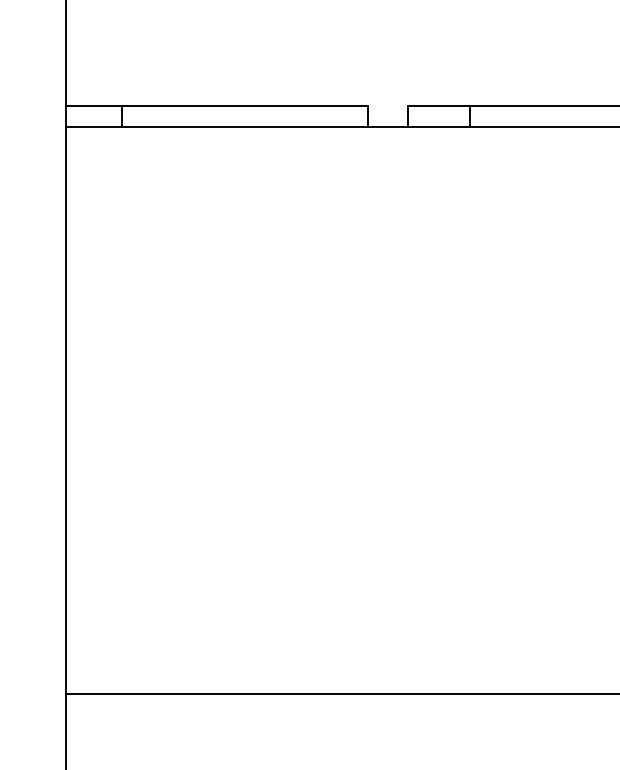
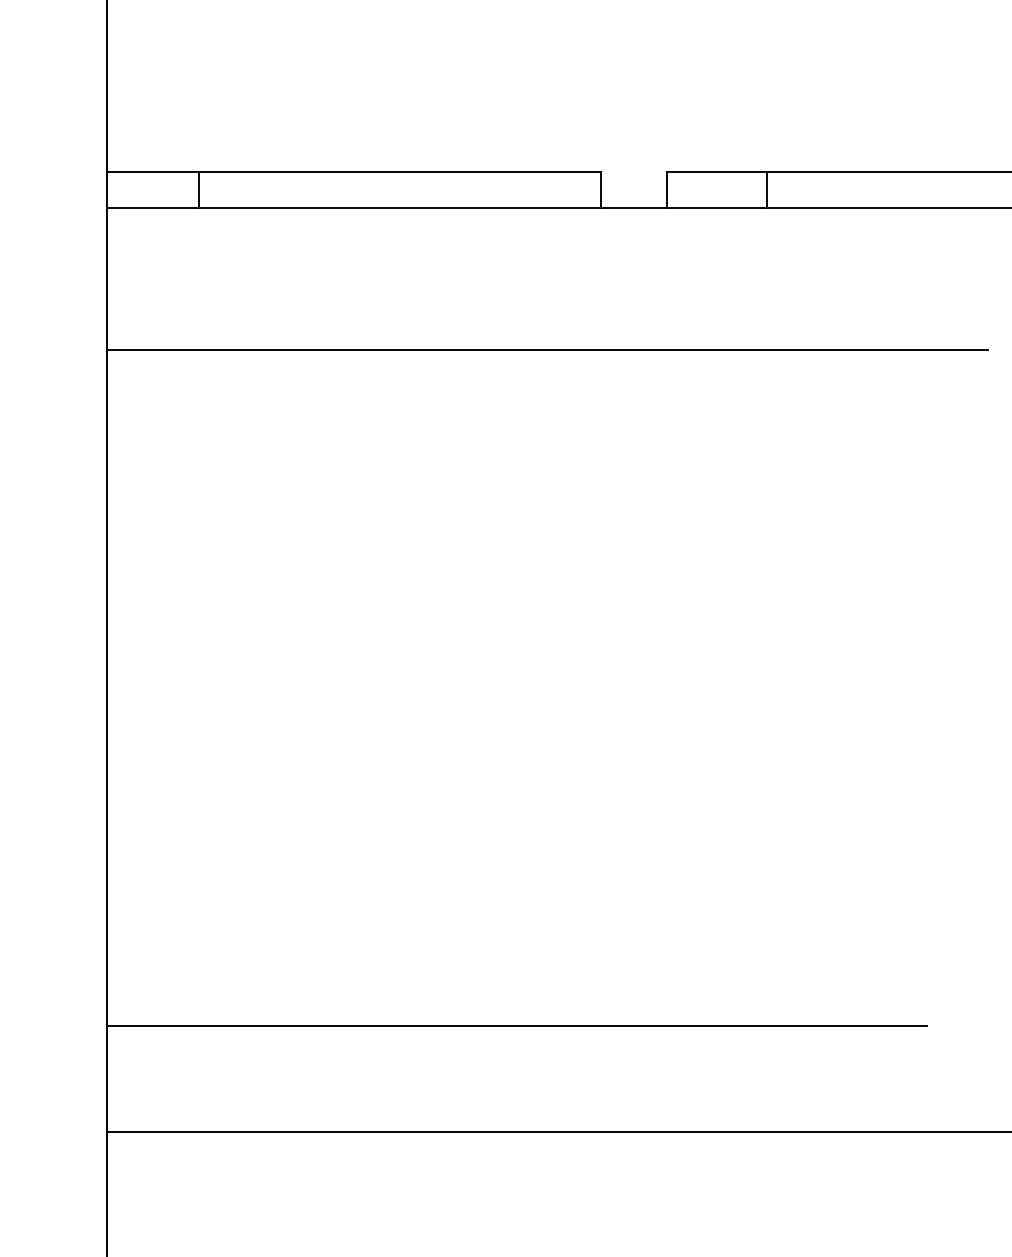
line: (335, 214) -> (547, 350), added
line: (316, 628) -> (516, 1025), added

